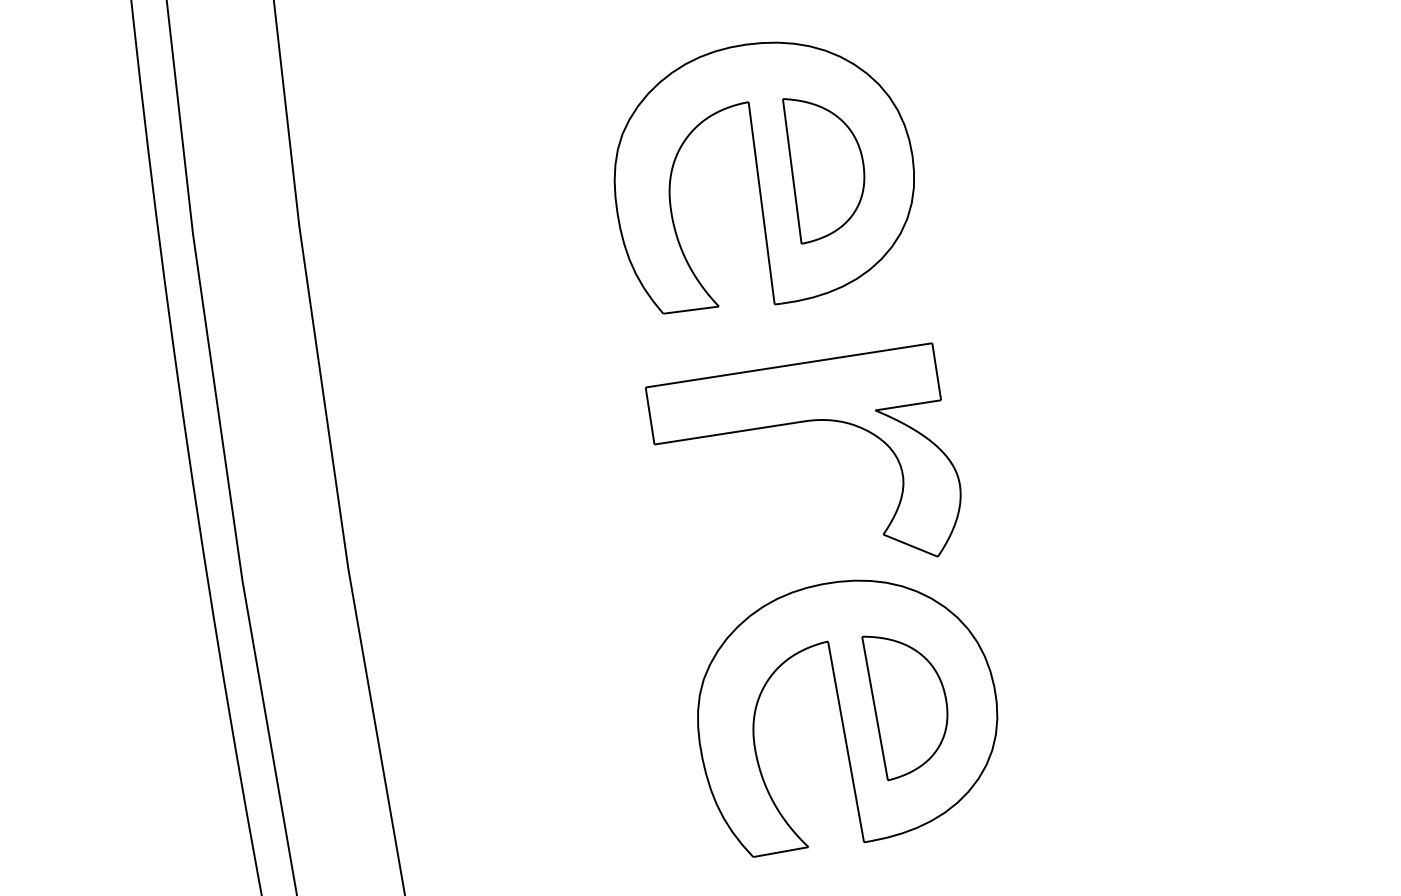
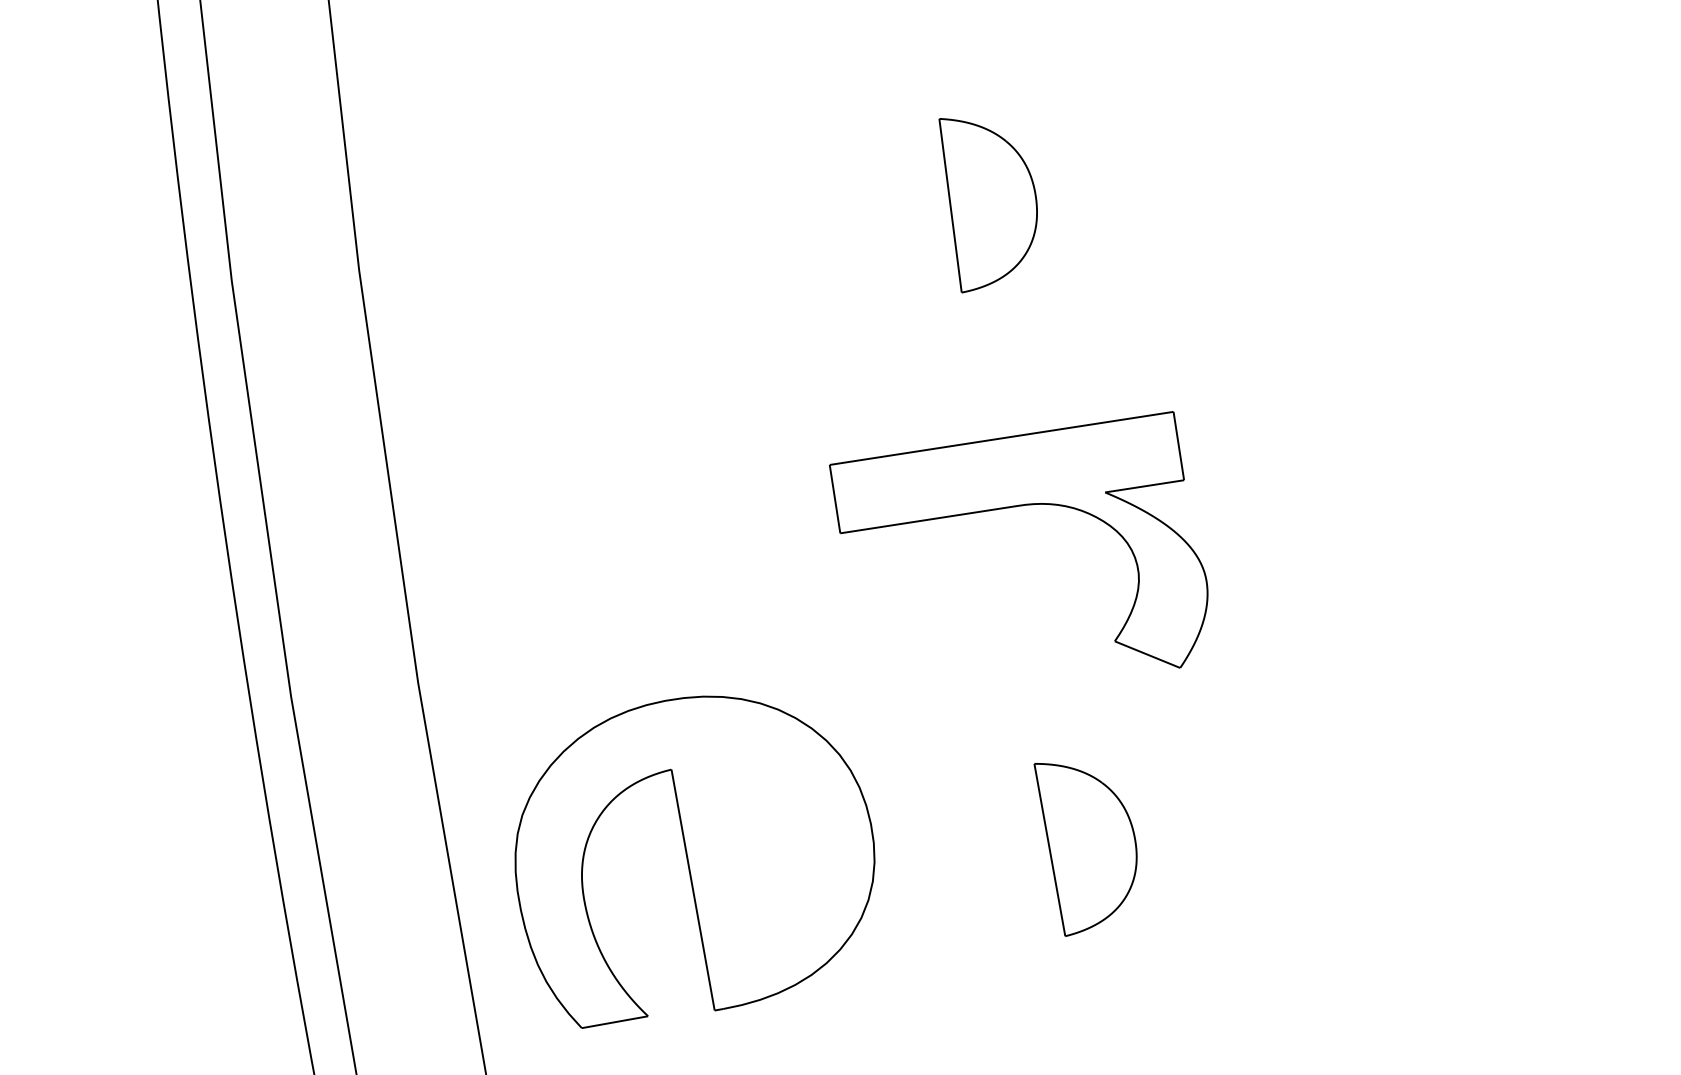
part: (763, 177) -> (916, 213), removed
part: (800, 422) -> (1015, 507), moved
part: (847, 718) -> (694, 861), moved

